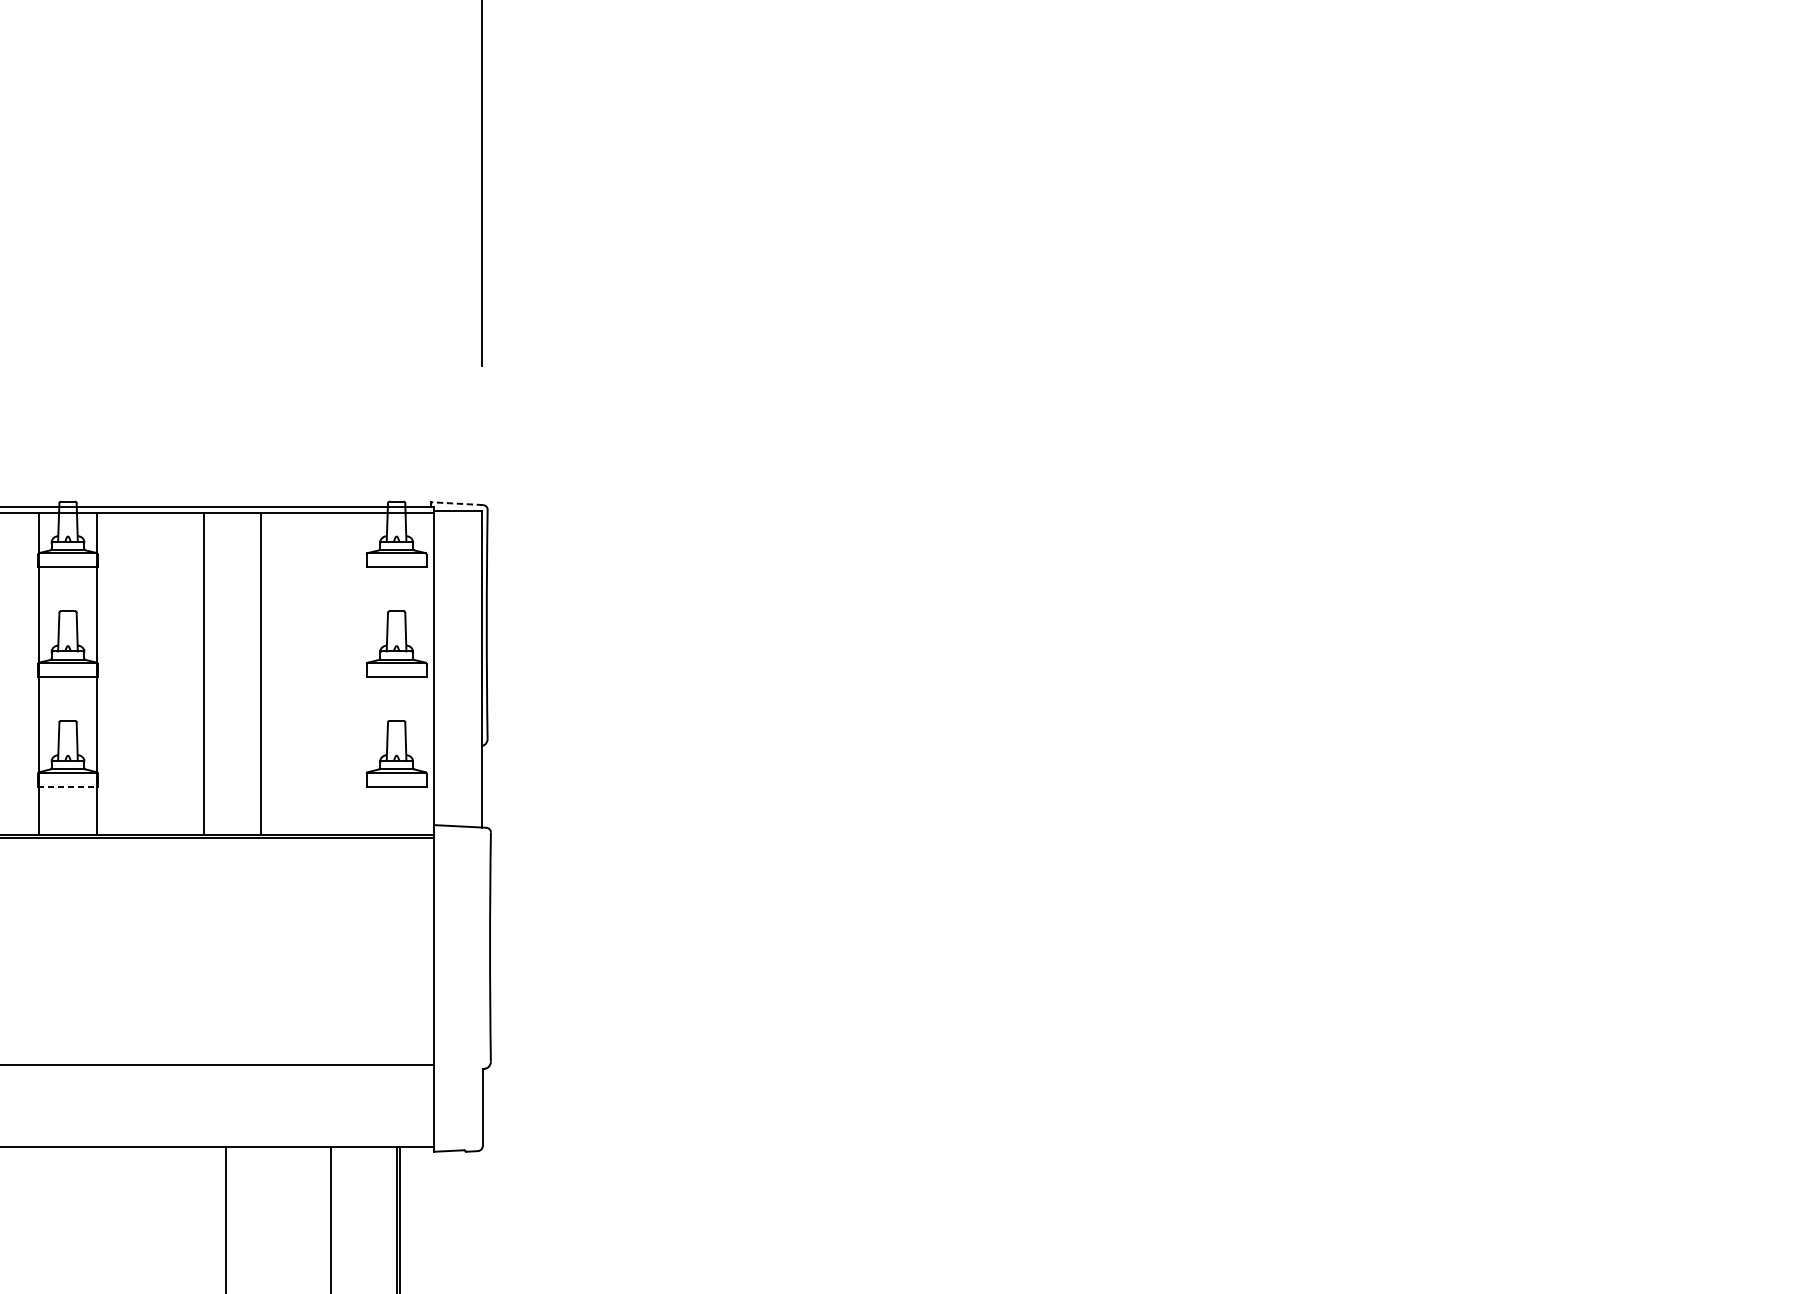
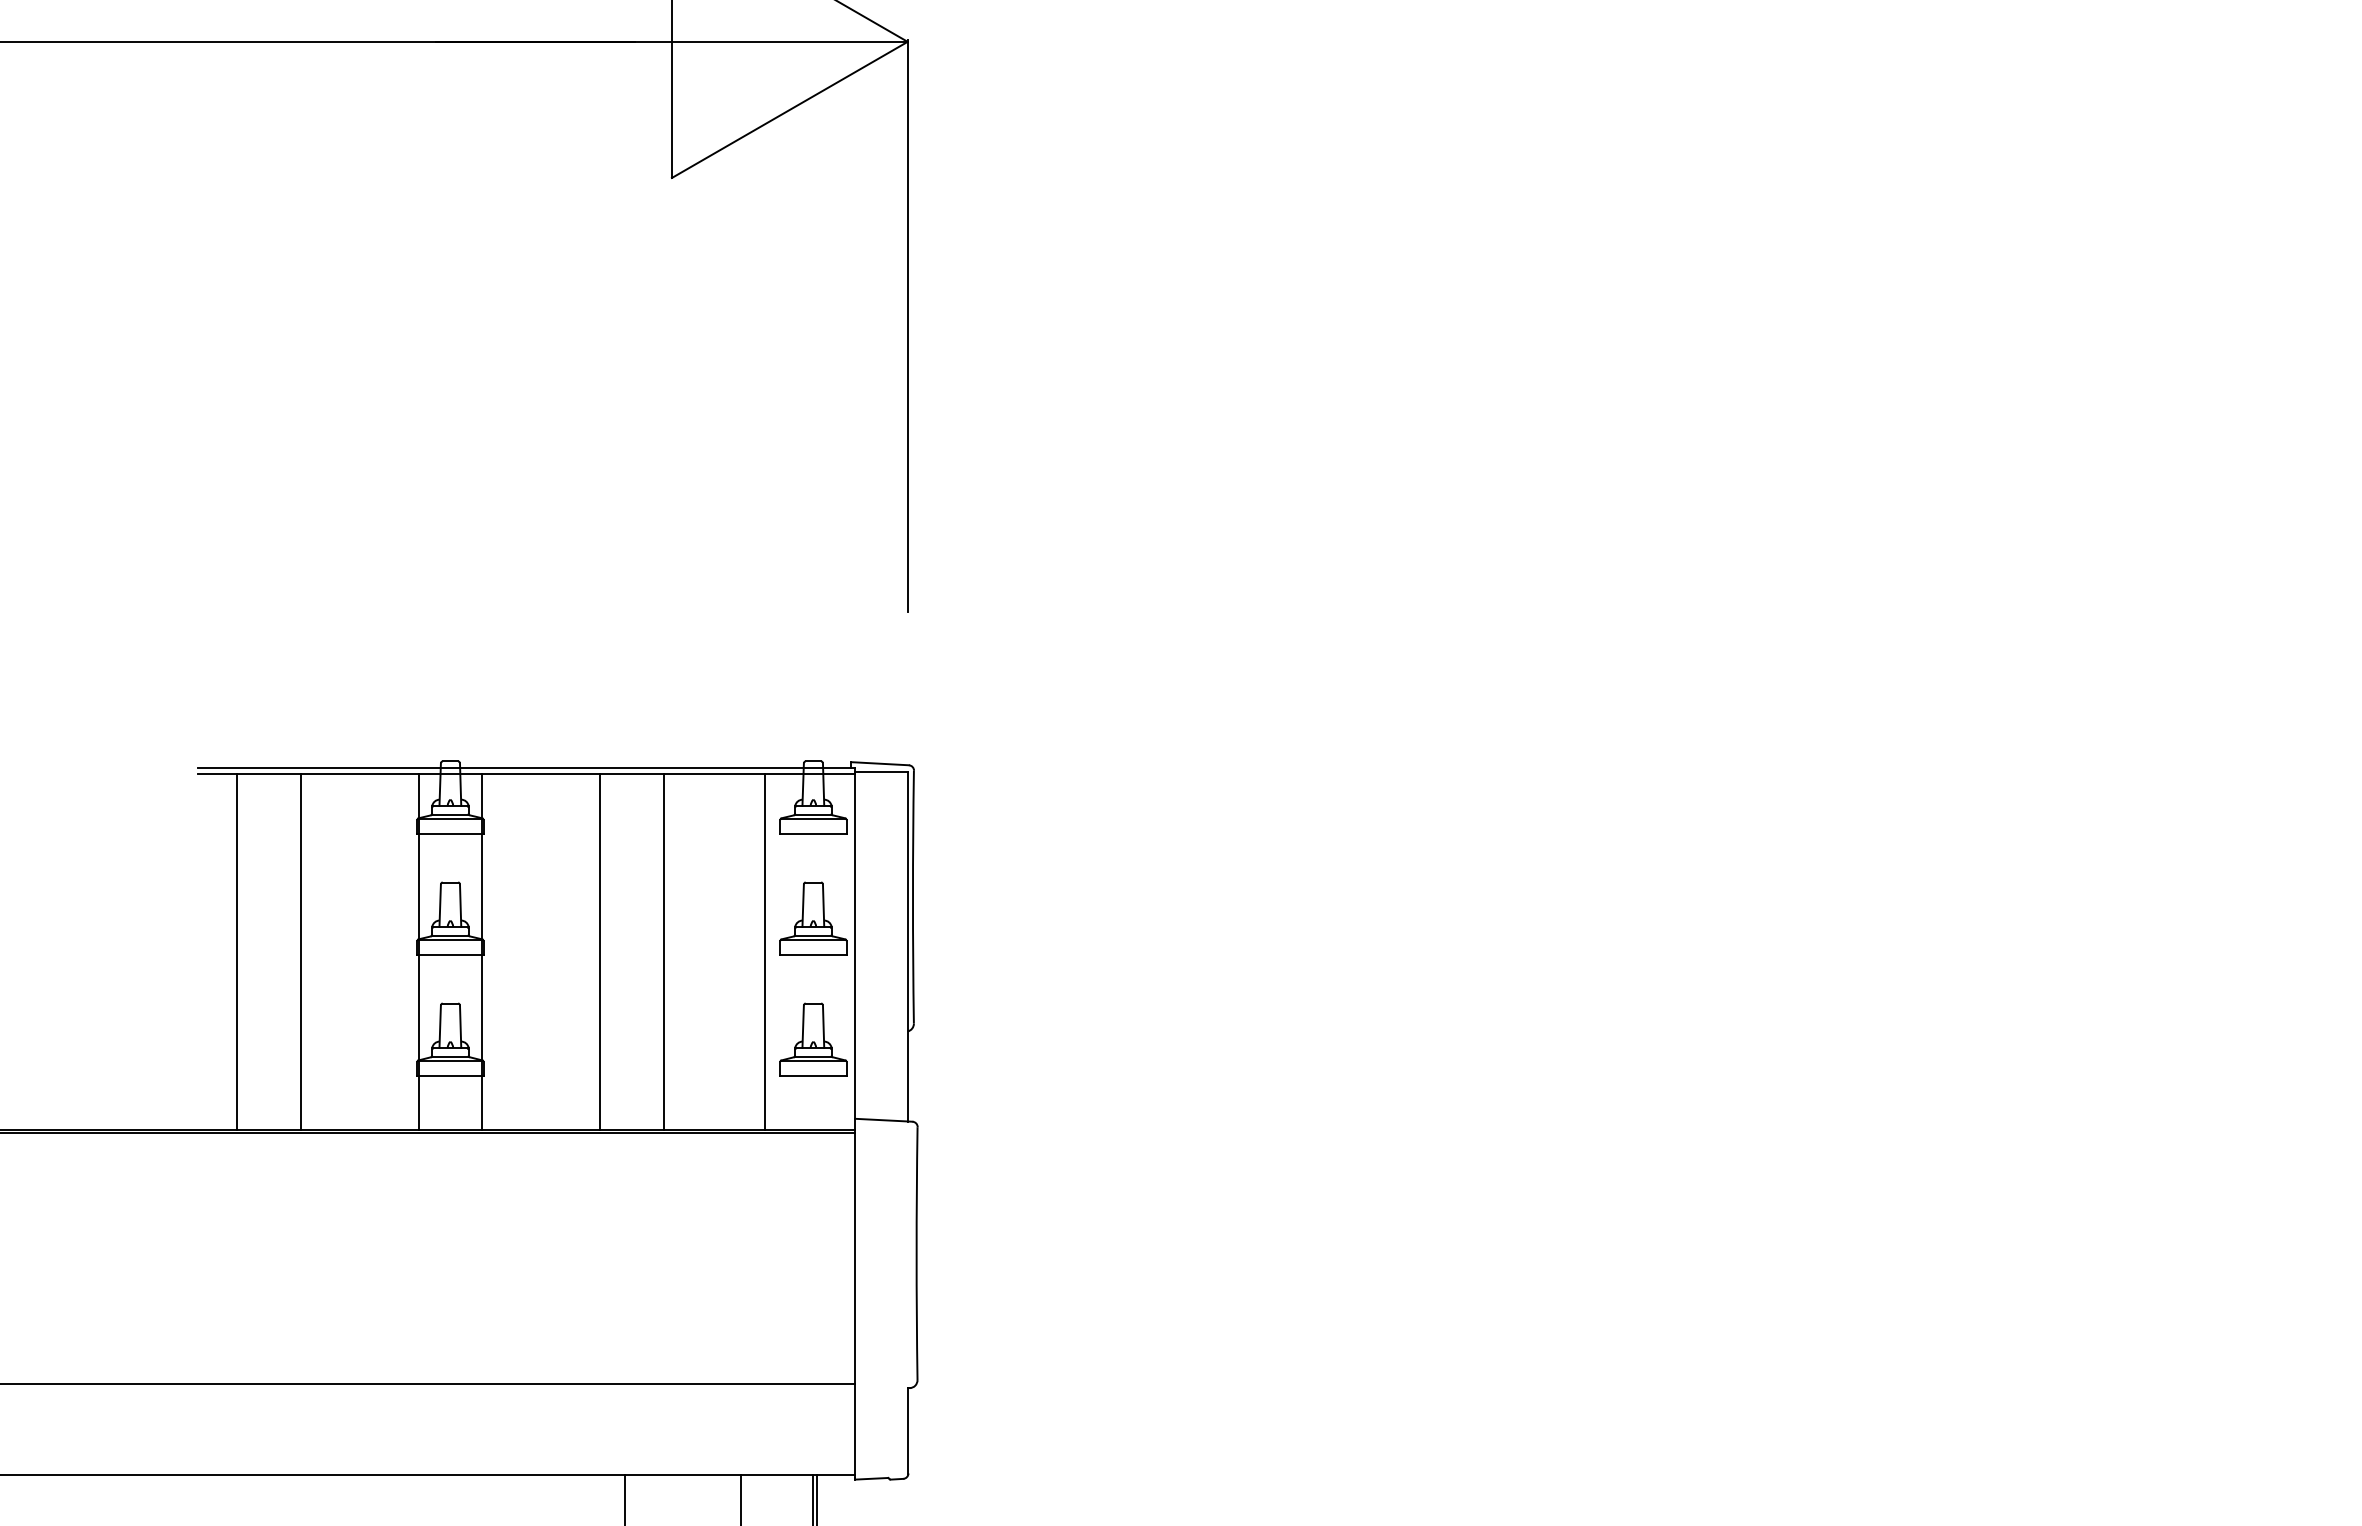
line: (457, 503) -> (880, 763), dashed -> solid
line: (353, 673) -> (765, 951), added
line: (68, 786) -> (450, 1076), dashed -> solid

